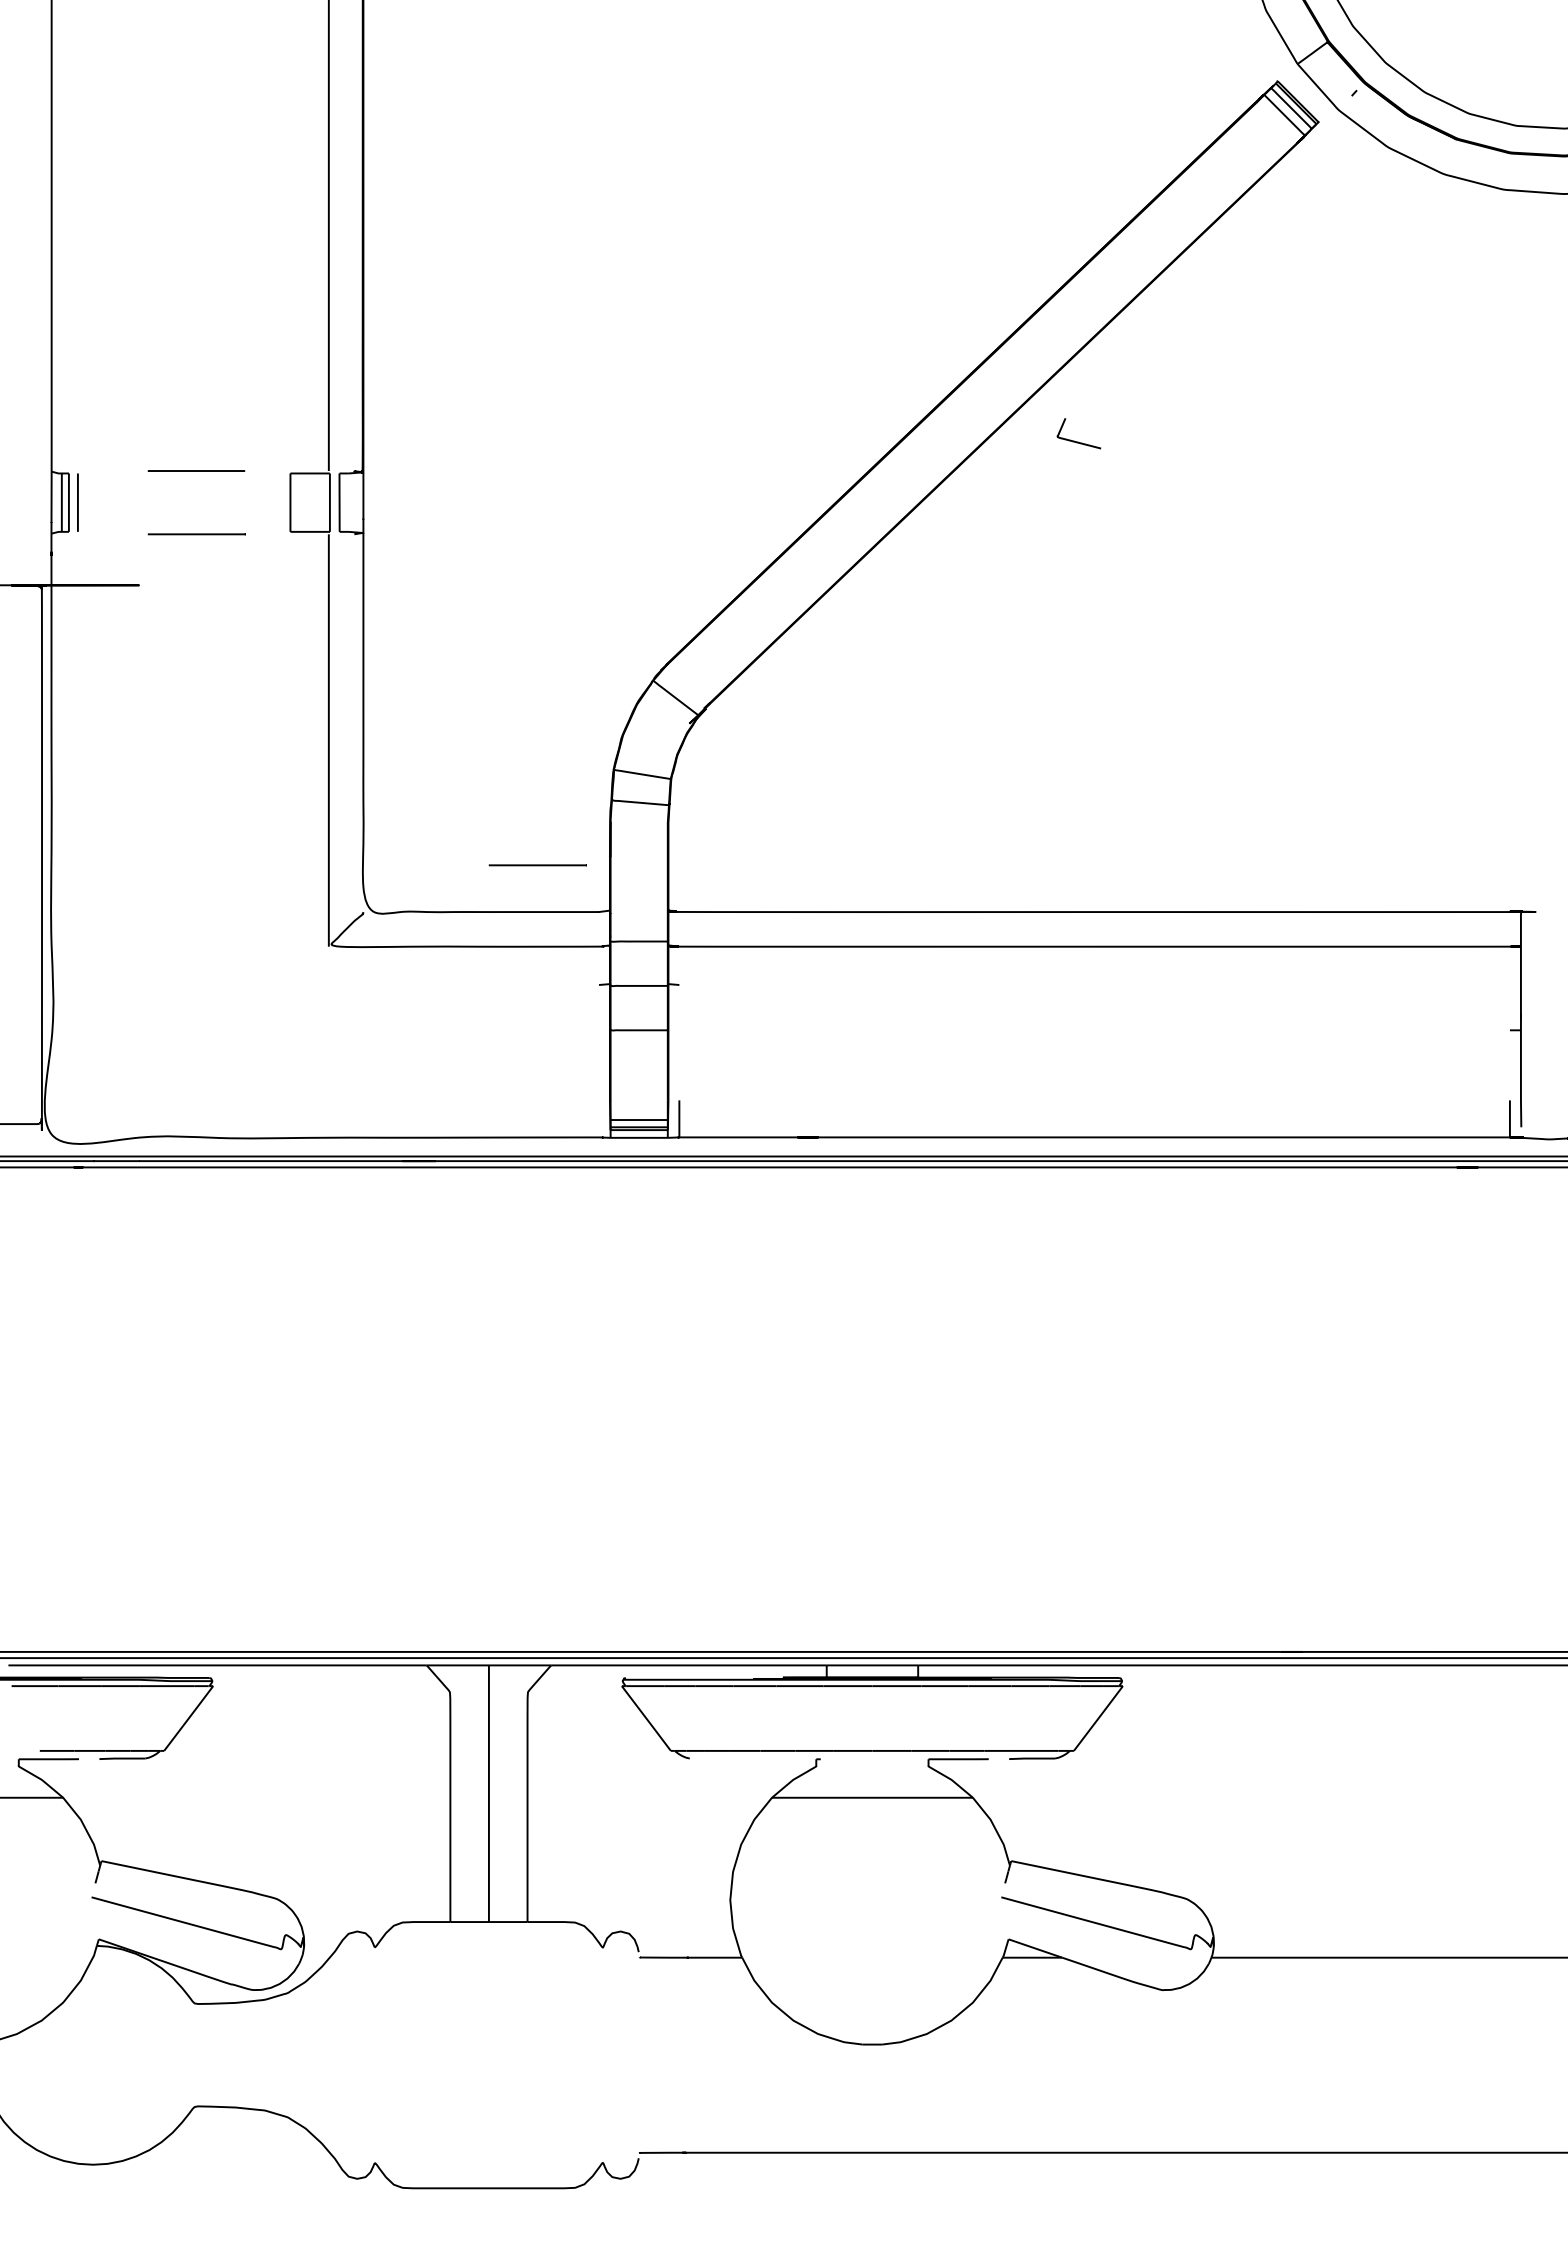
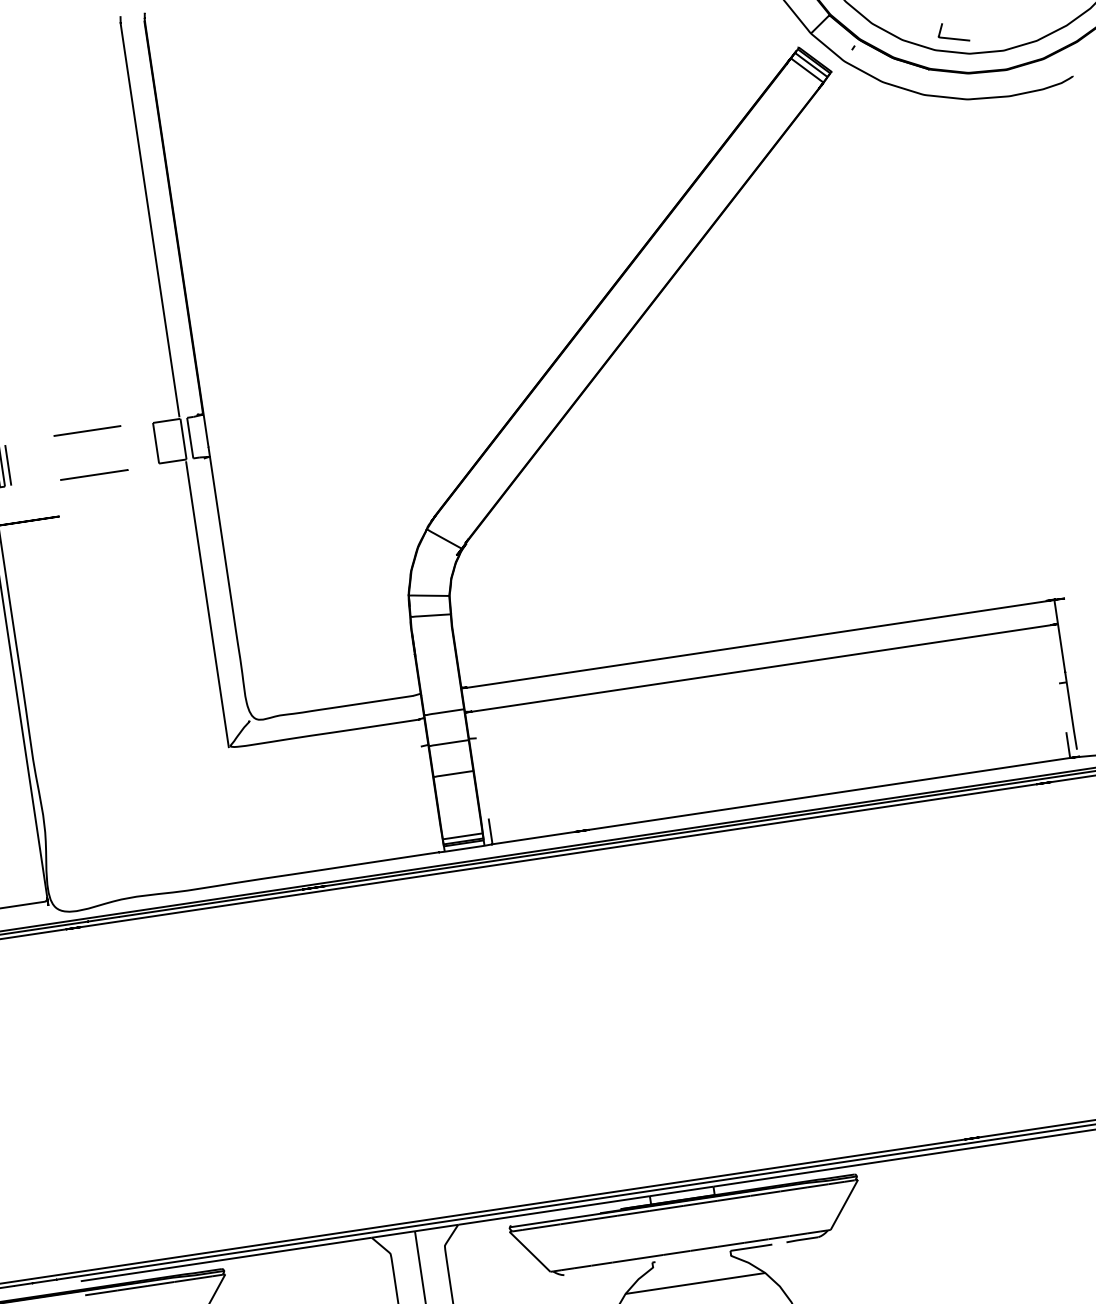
curve: (1078, 441) -> (953, 38), moved
line: (537, 865) -> (365, 669), removed

